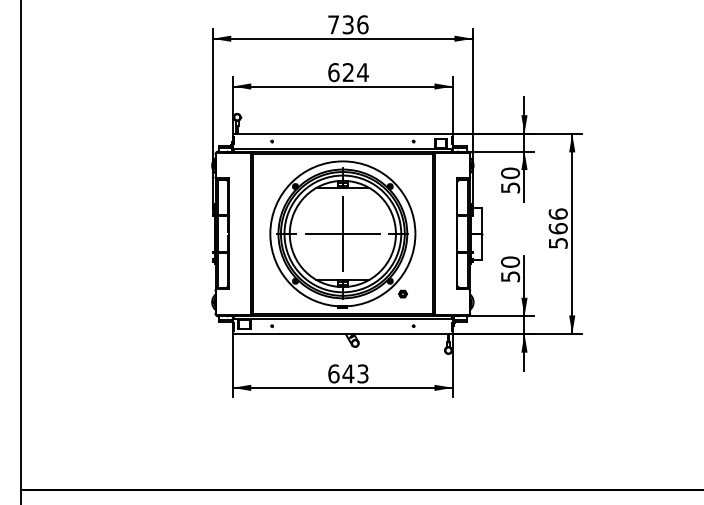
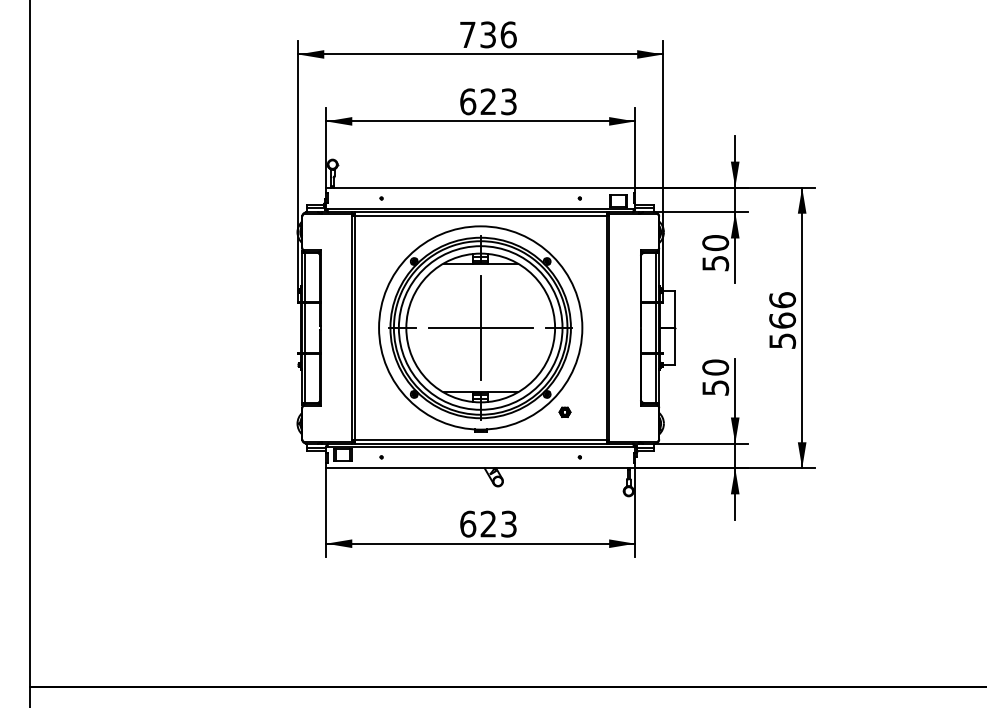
text: (363, 72) -> (509, 101), 624 -> 623
text: (348, 373) -> (488, 523), 643 -> 623

